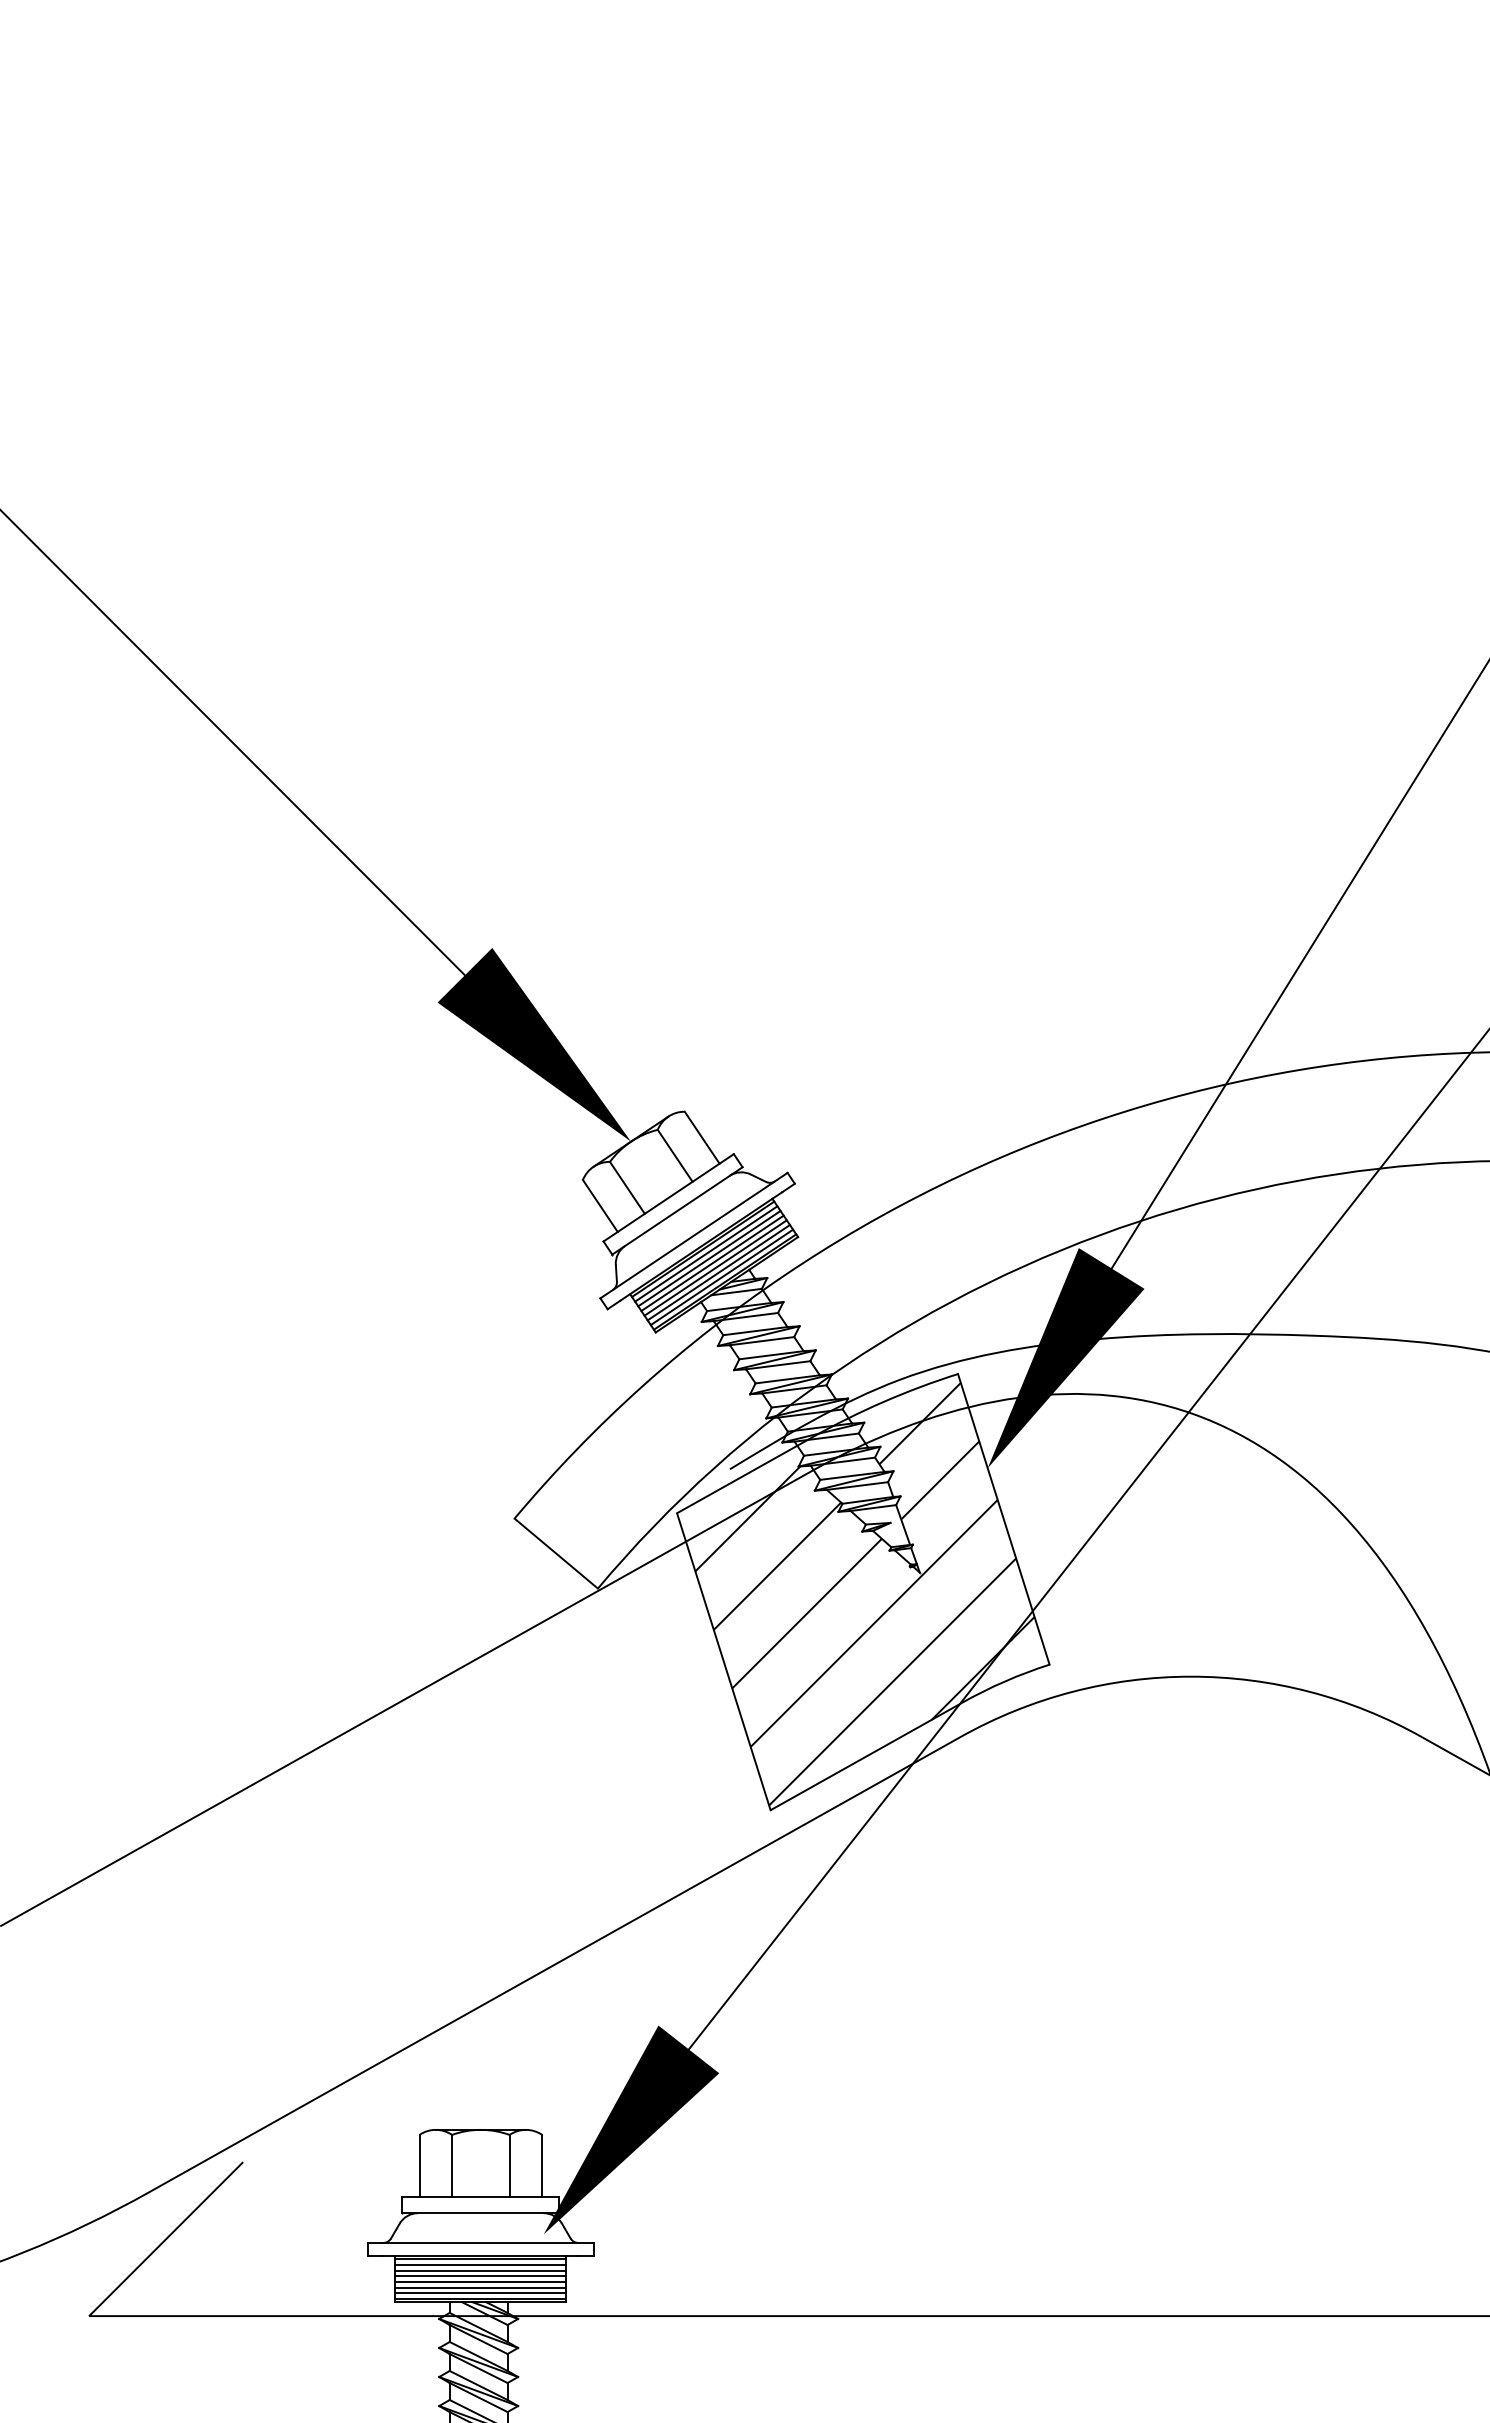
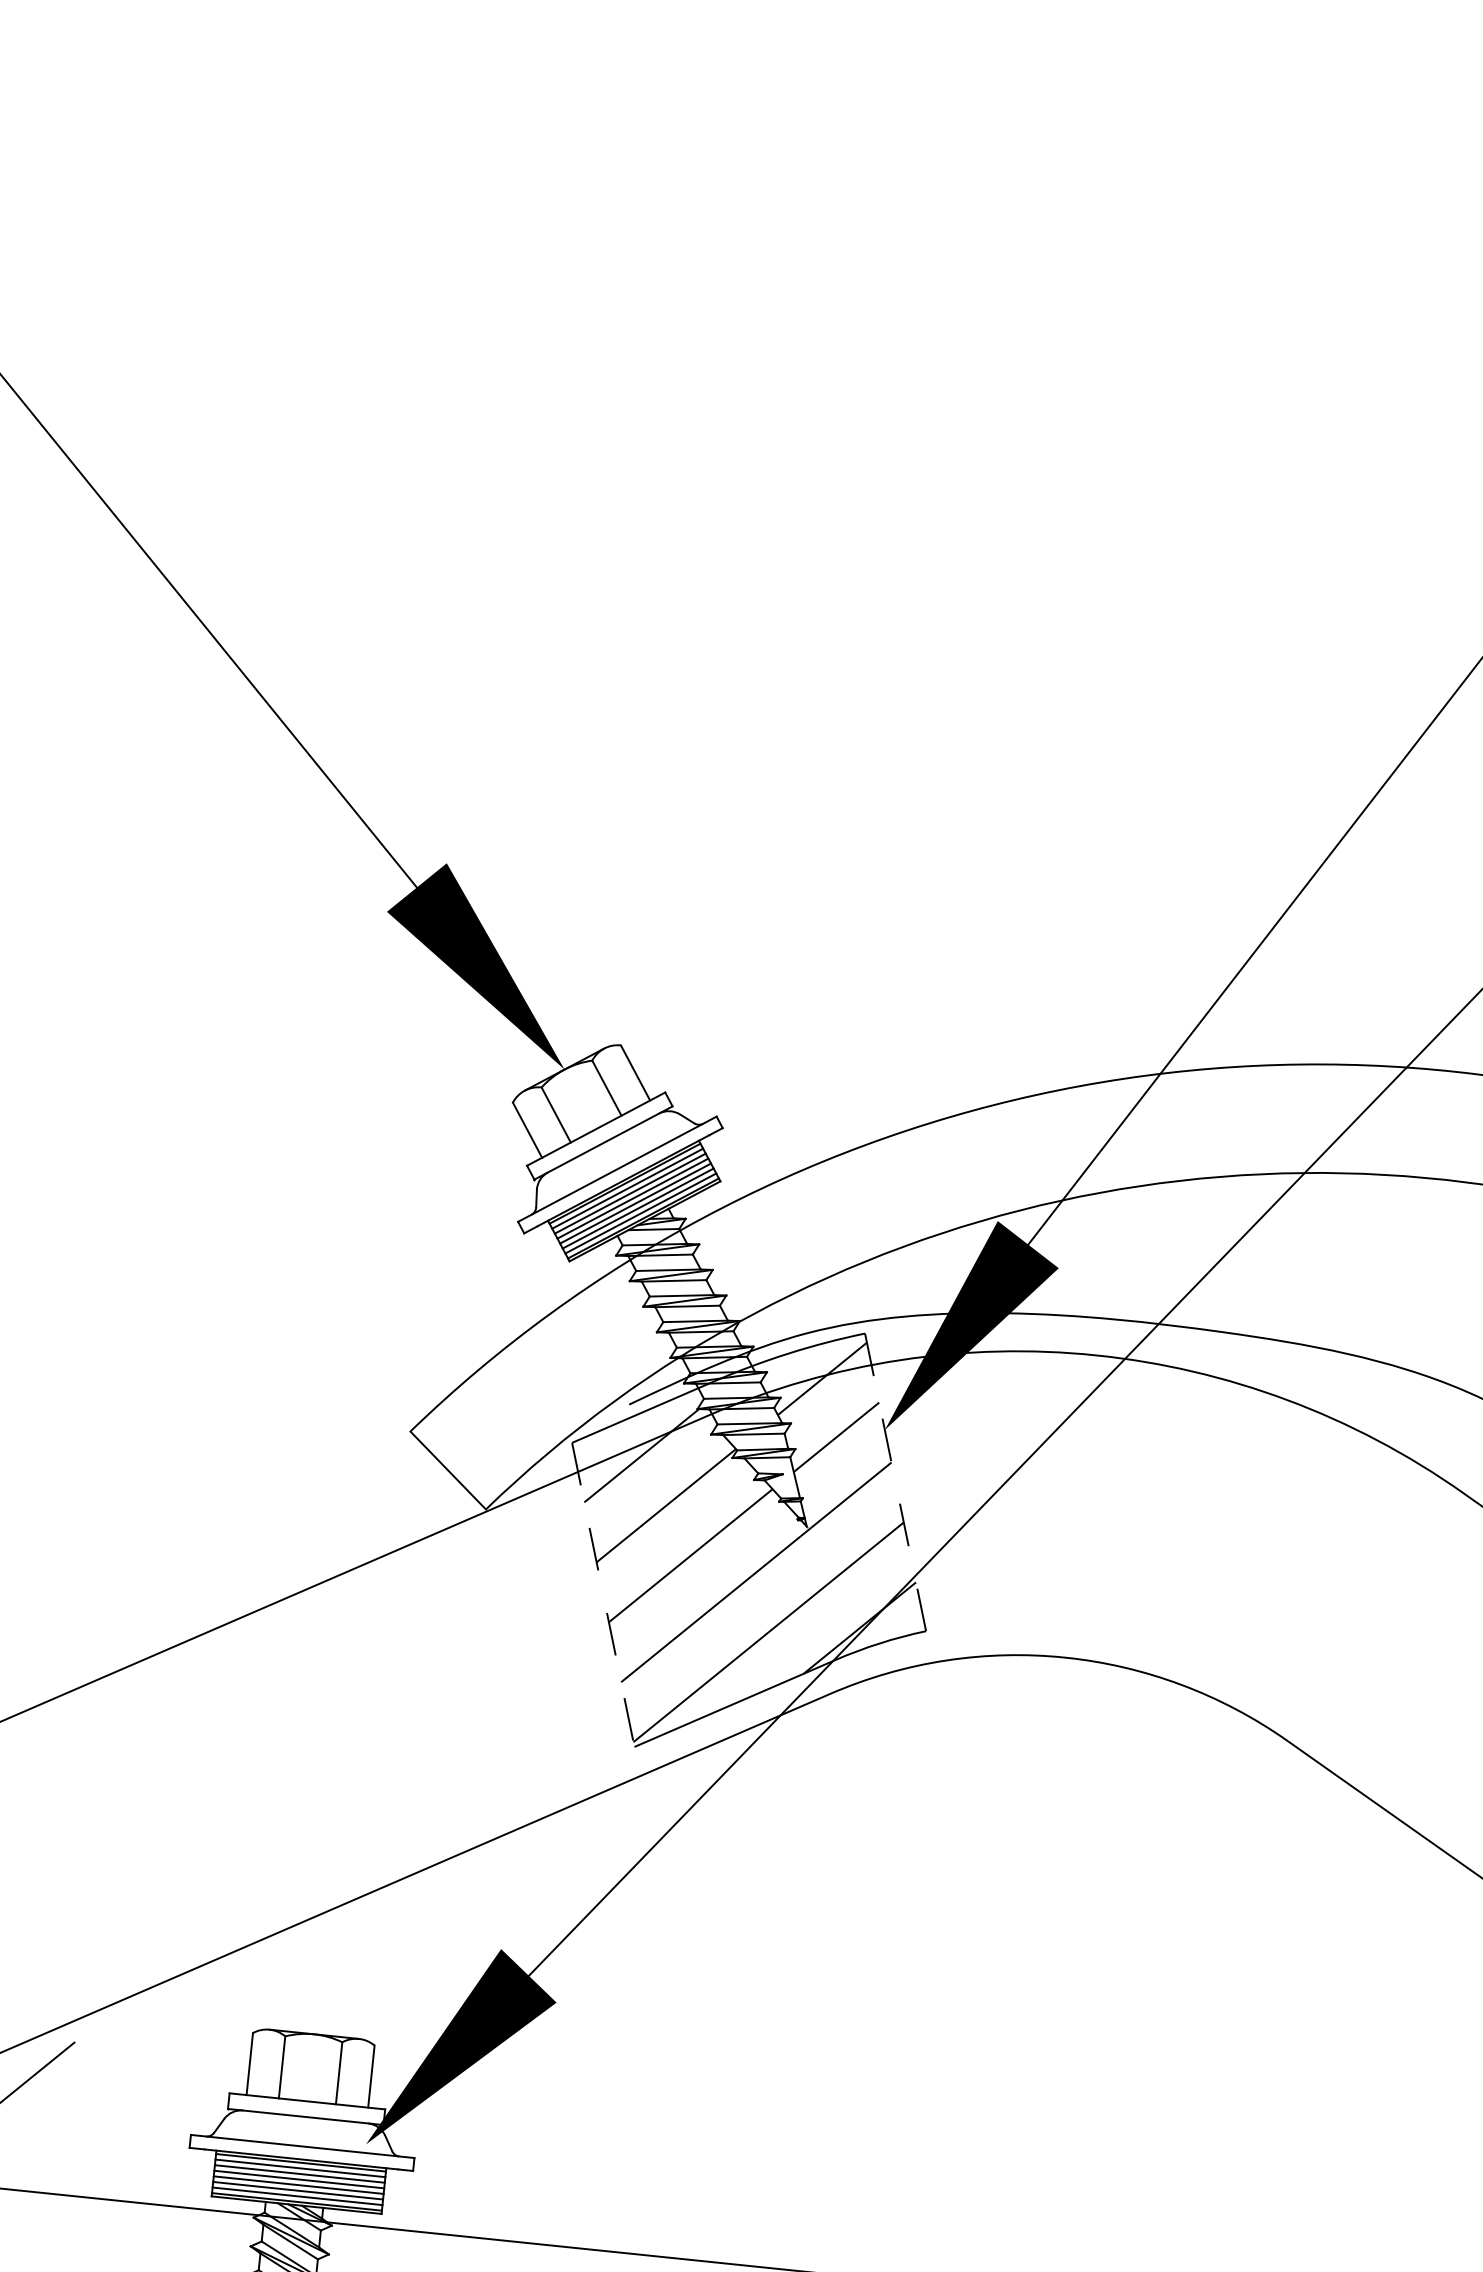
line: (1003, 1519) -> (895, 1482), solid -> dashed
line: (723, 1661) -> (602, 1594), solid -> dashed

